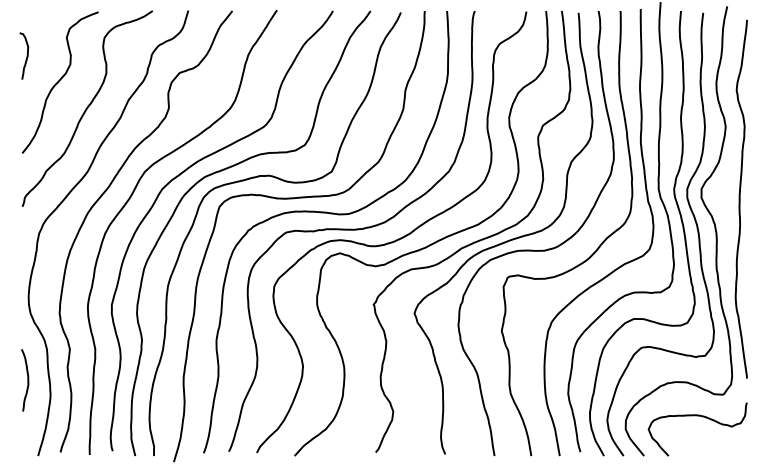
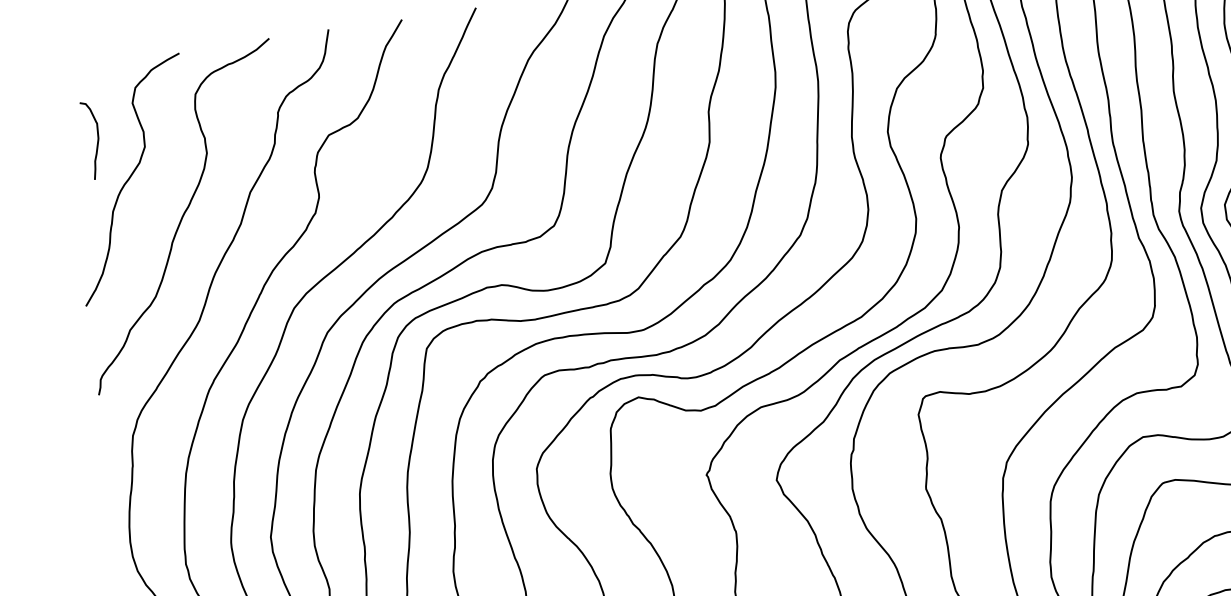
curve: (26, 55) -> (96, 138), moved

